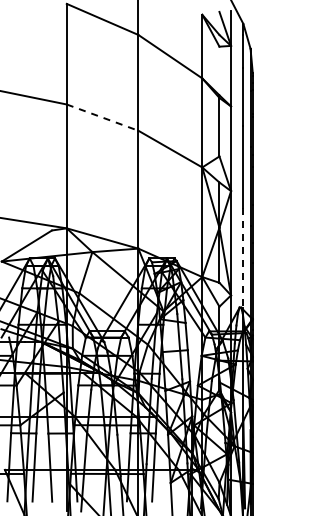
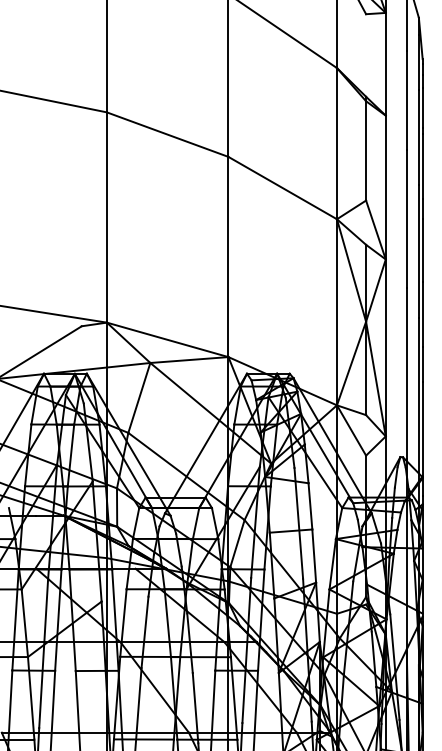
line: (103, 117) -> (169, 134), dashed -> solid
line: (243, 258) -> (406, 373), dashed -> solid

